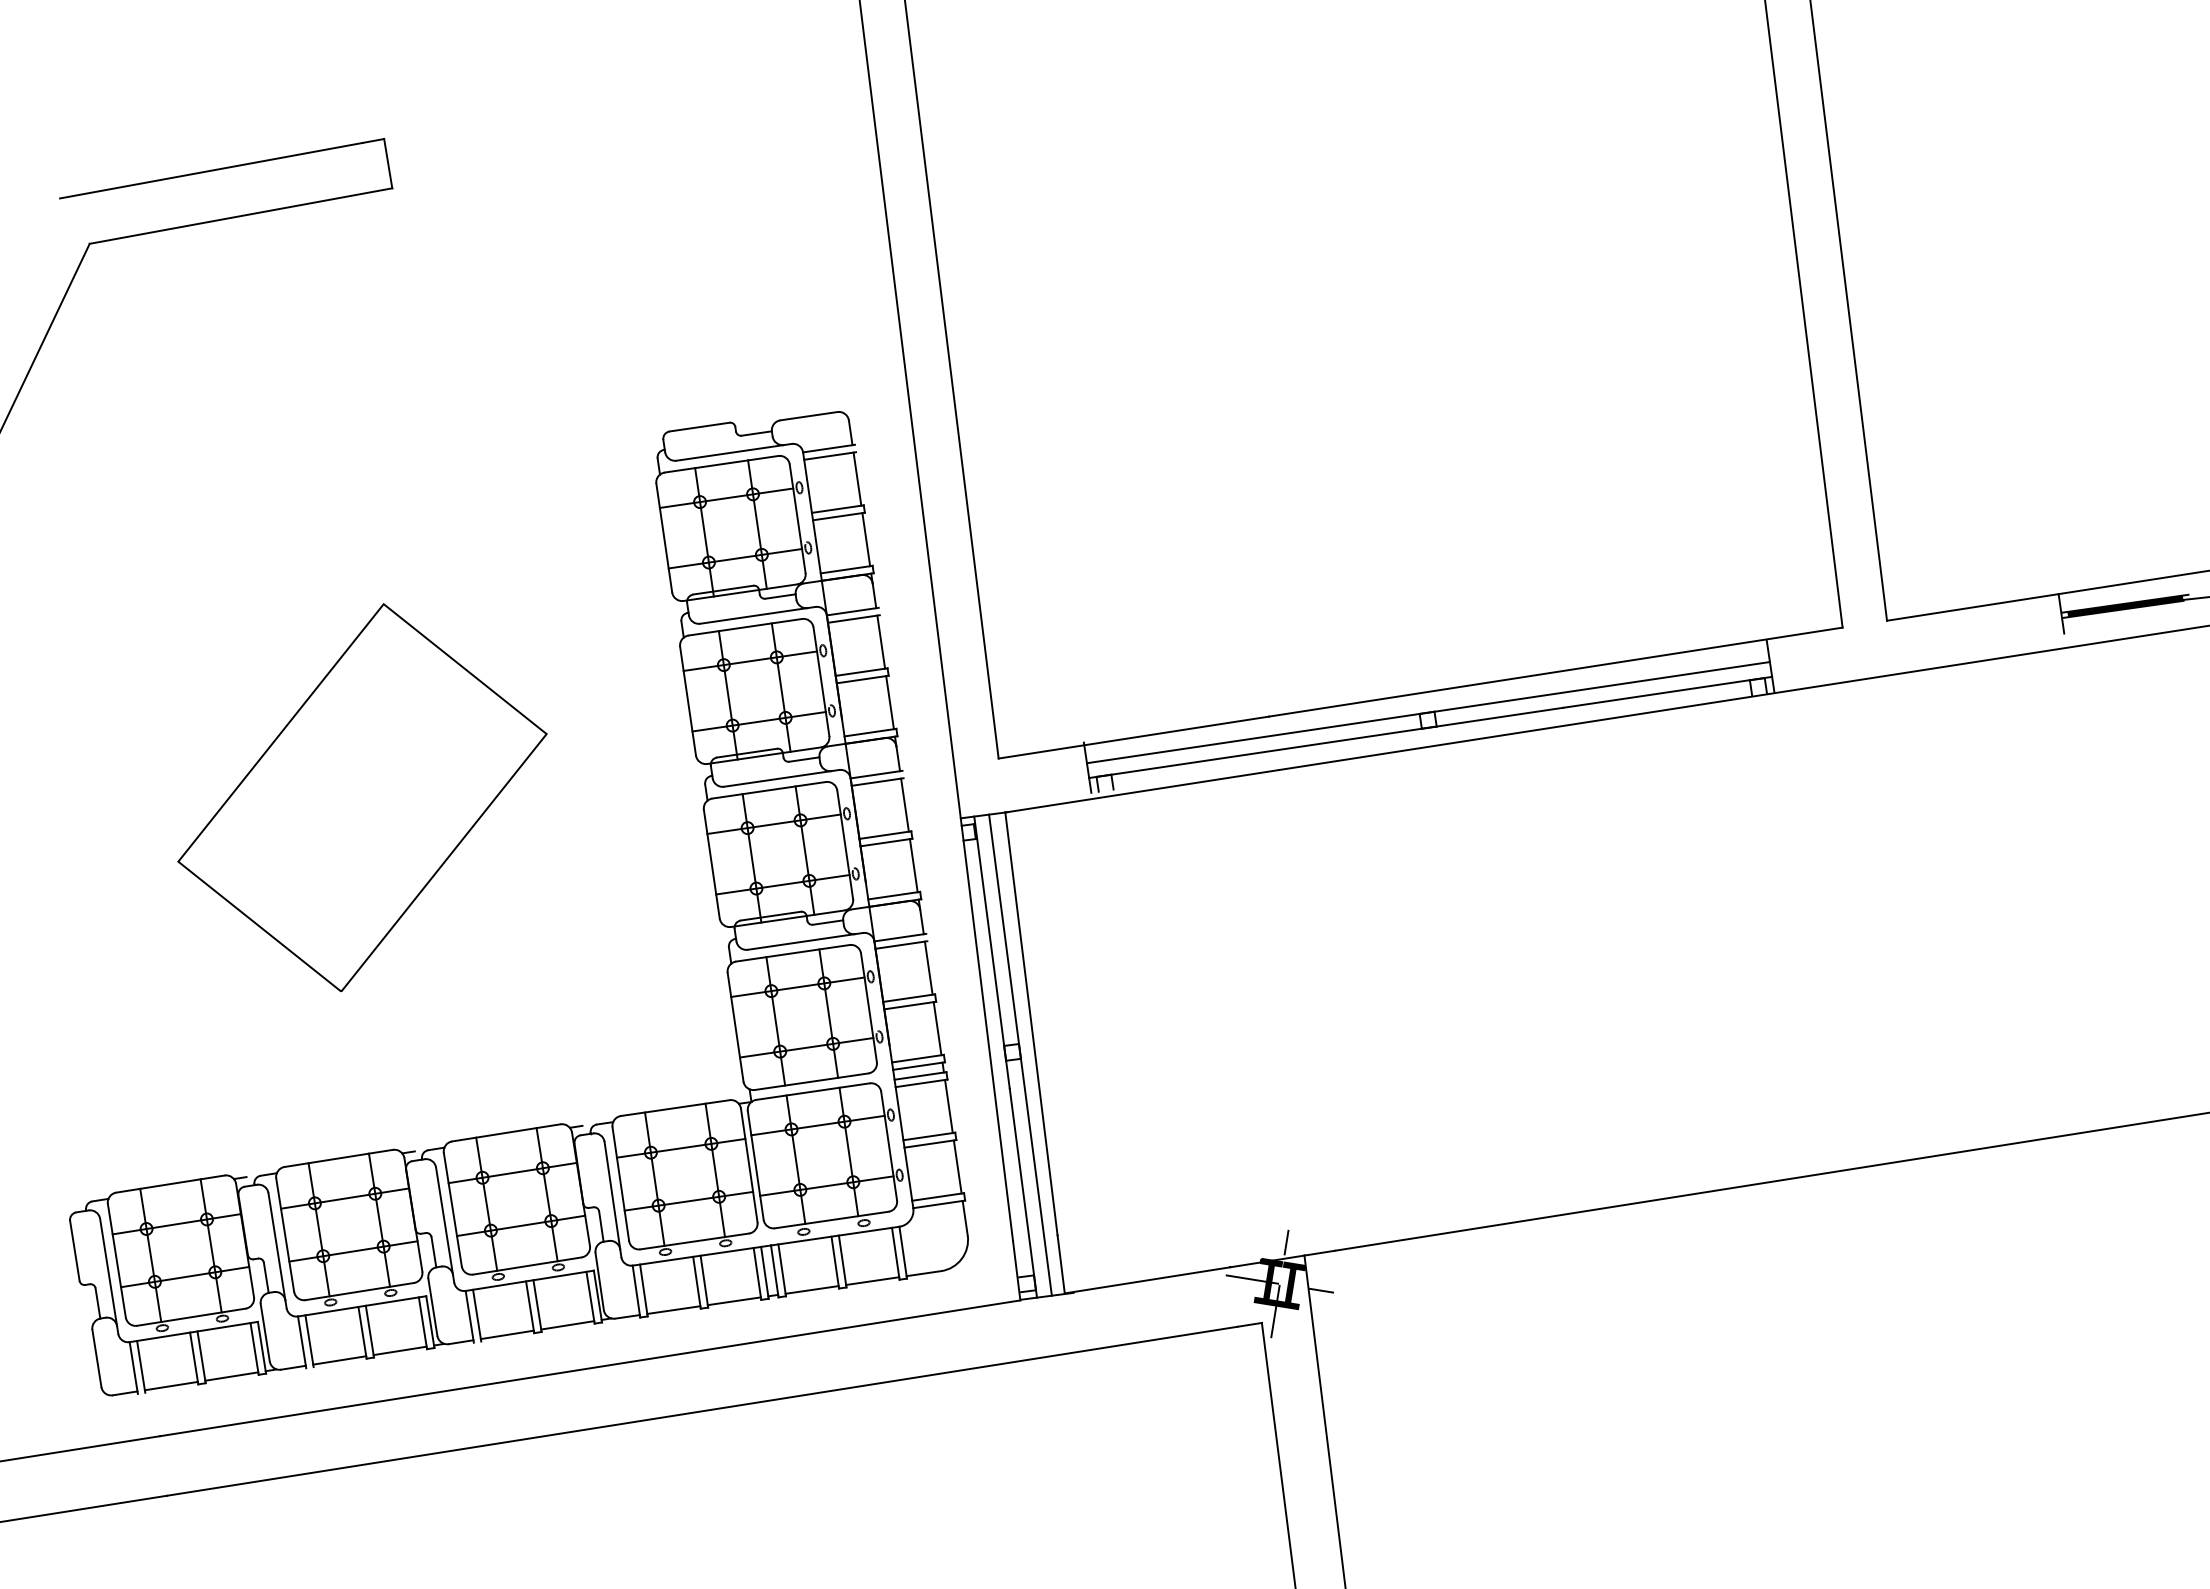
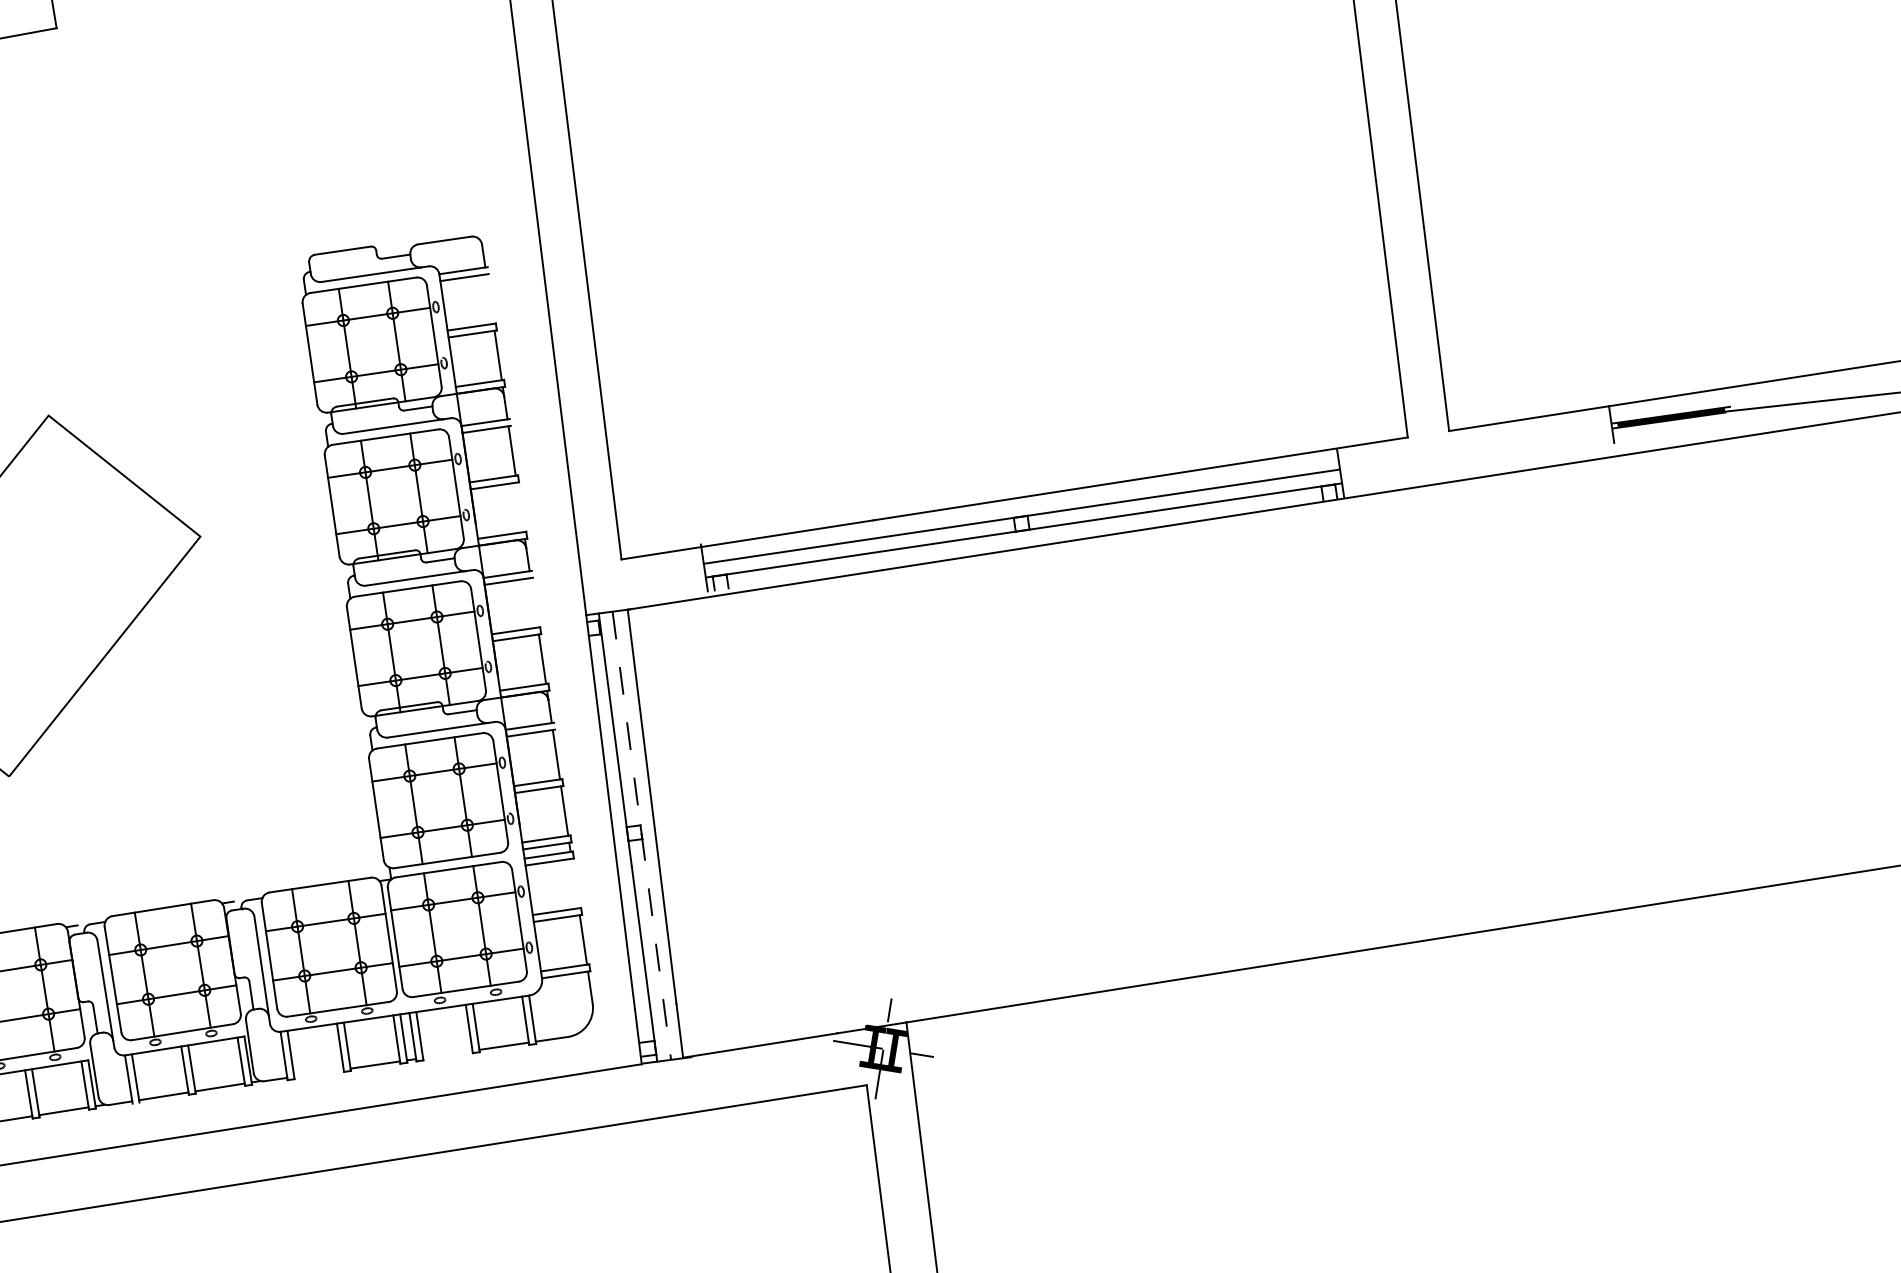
line: (857, 478) -> (490, 298), removed
line: (889, 702) -> (519, 507), removed
line: (904, 804) -> (533, 602), removed
line: (1020, 1055) -> (641, 836), solid -> dashed
line: (948, 1106) -> (574, 883), removed
line: (811, 1289) -> (447, 1054), removed
line: (673, 1309) -> (318, 1072), removed

